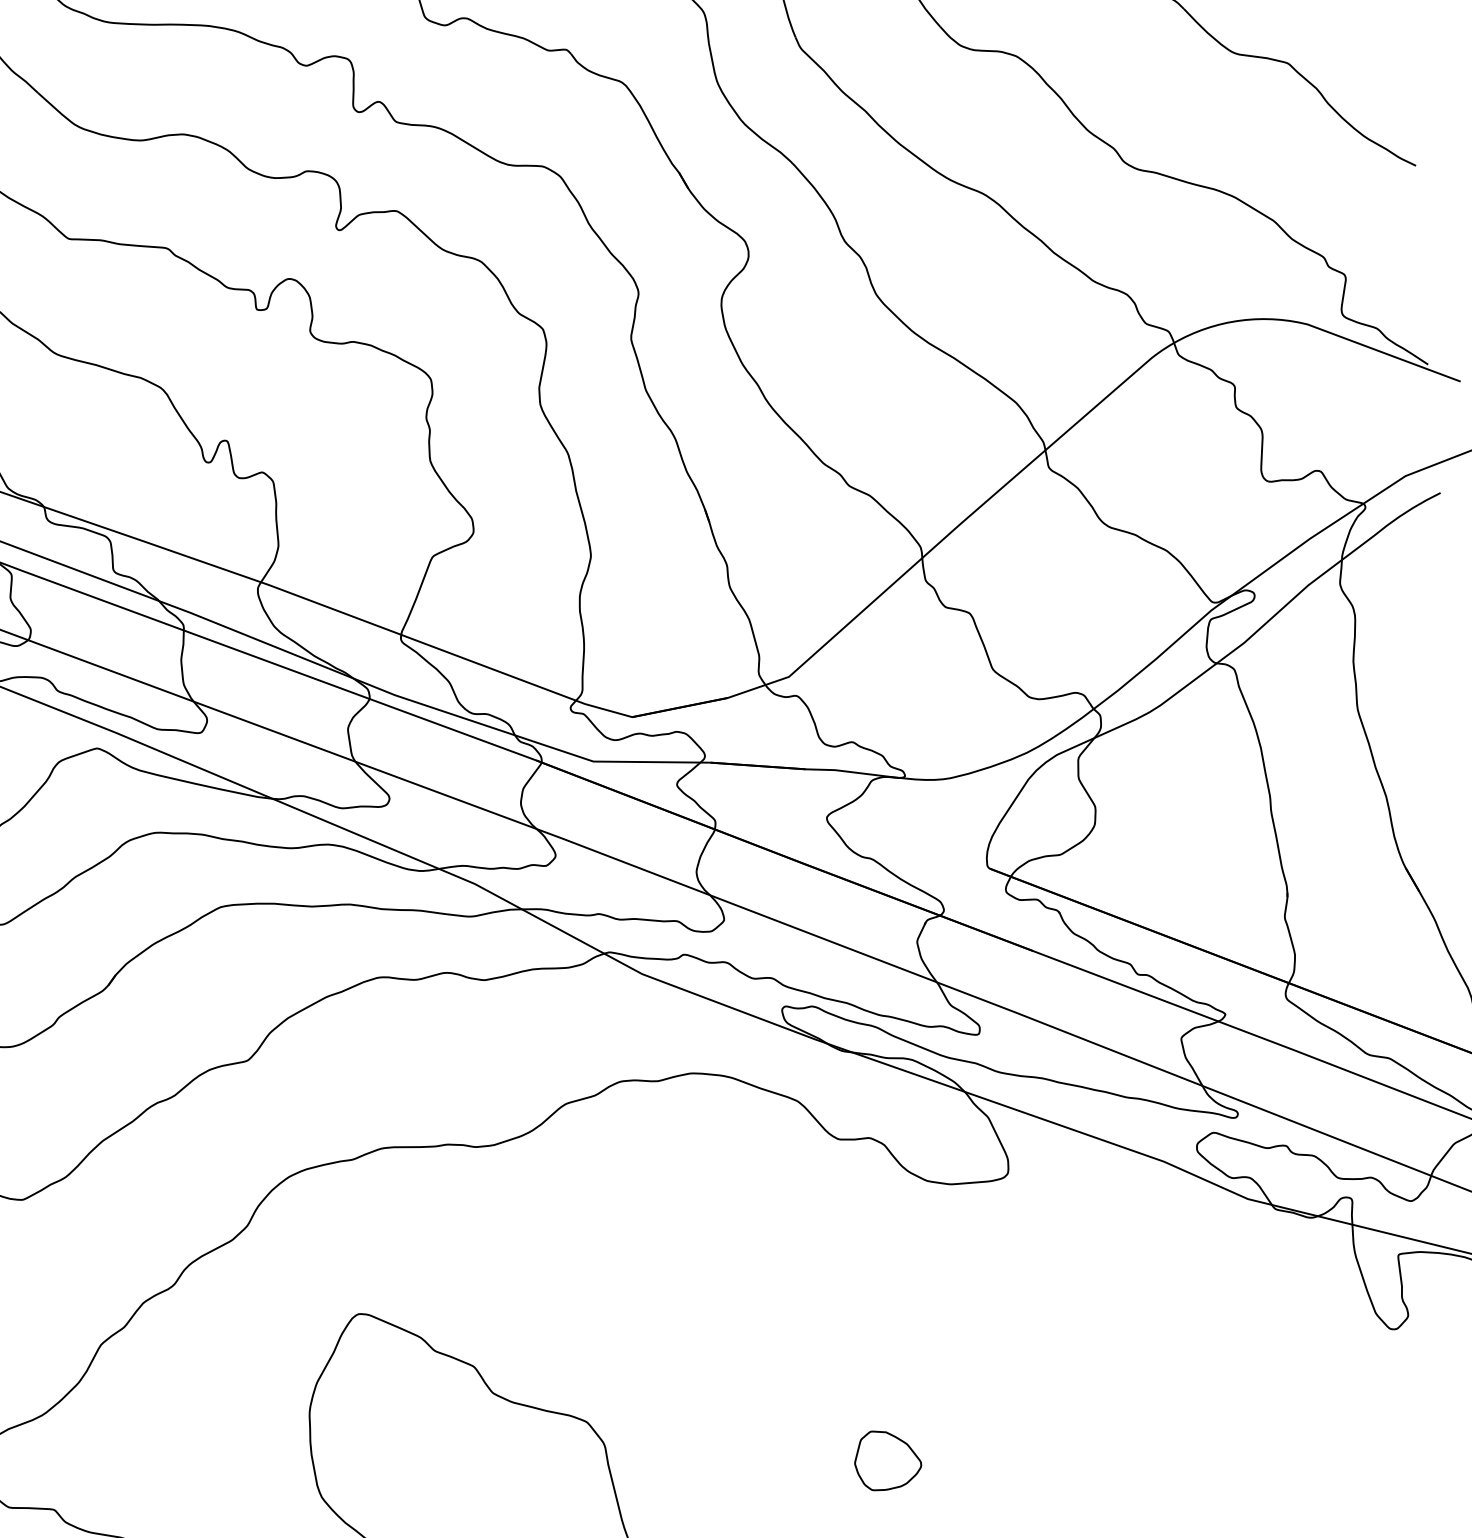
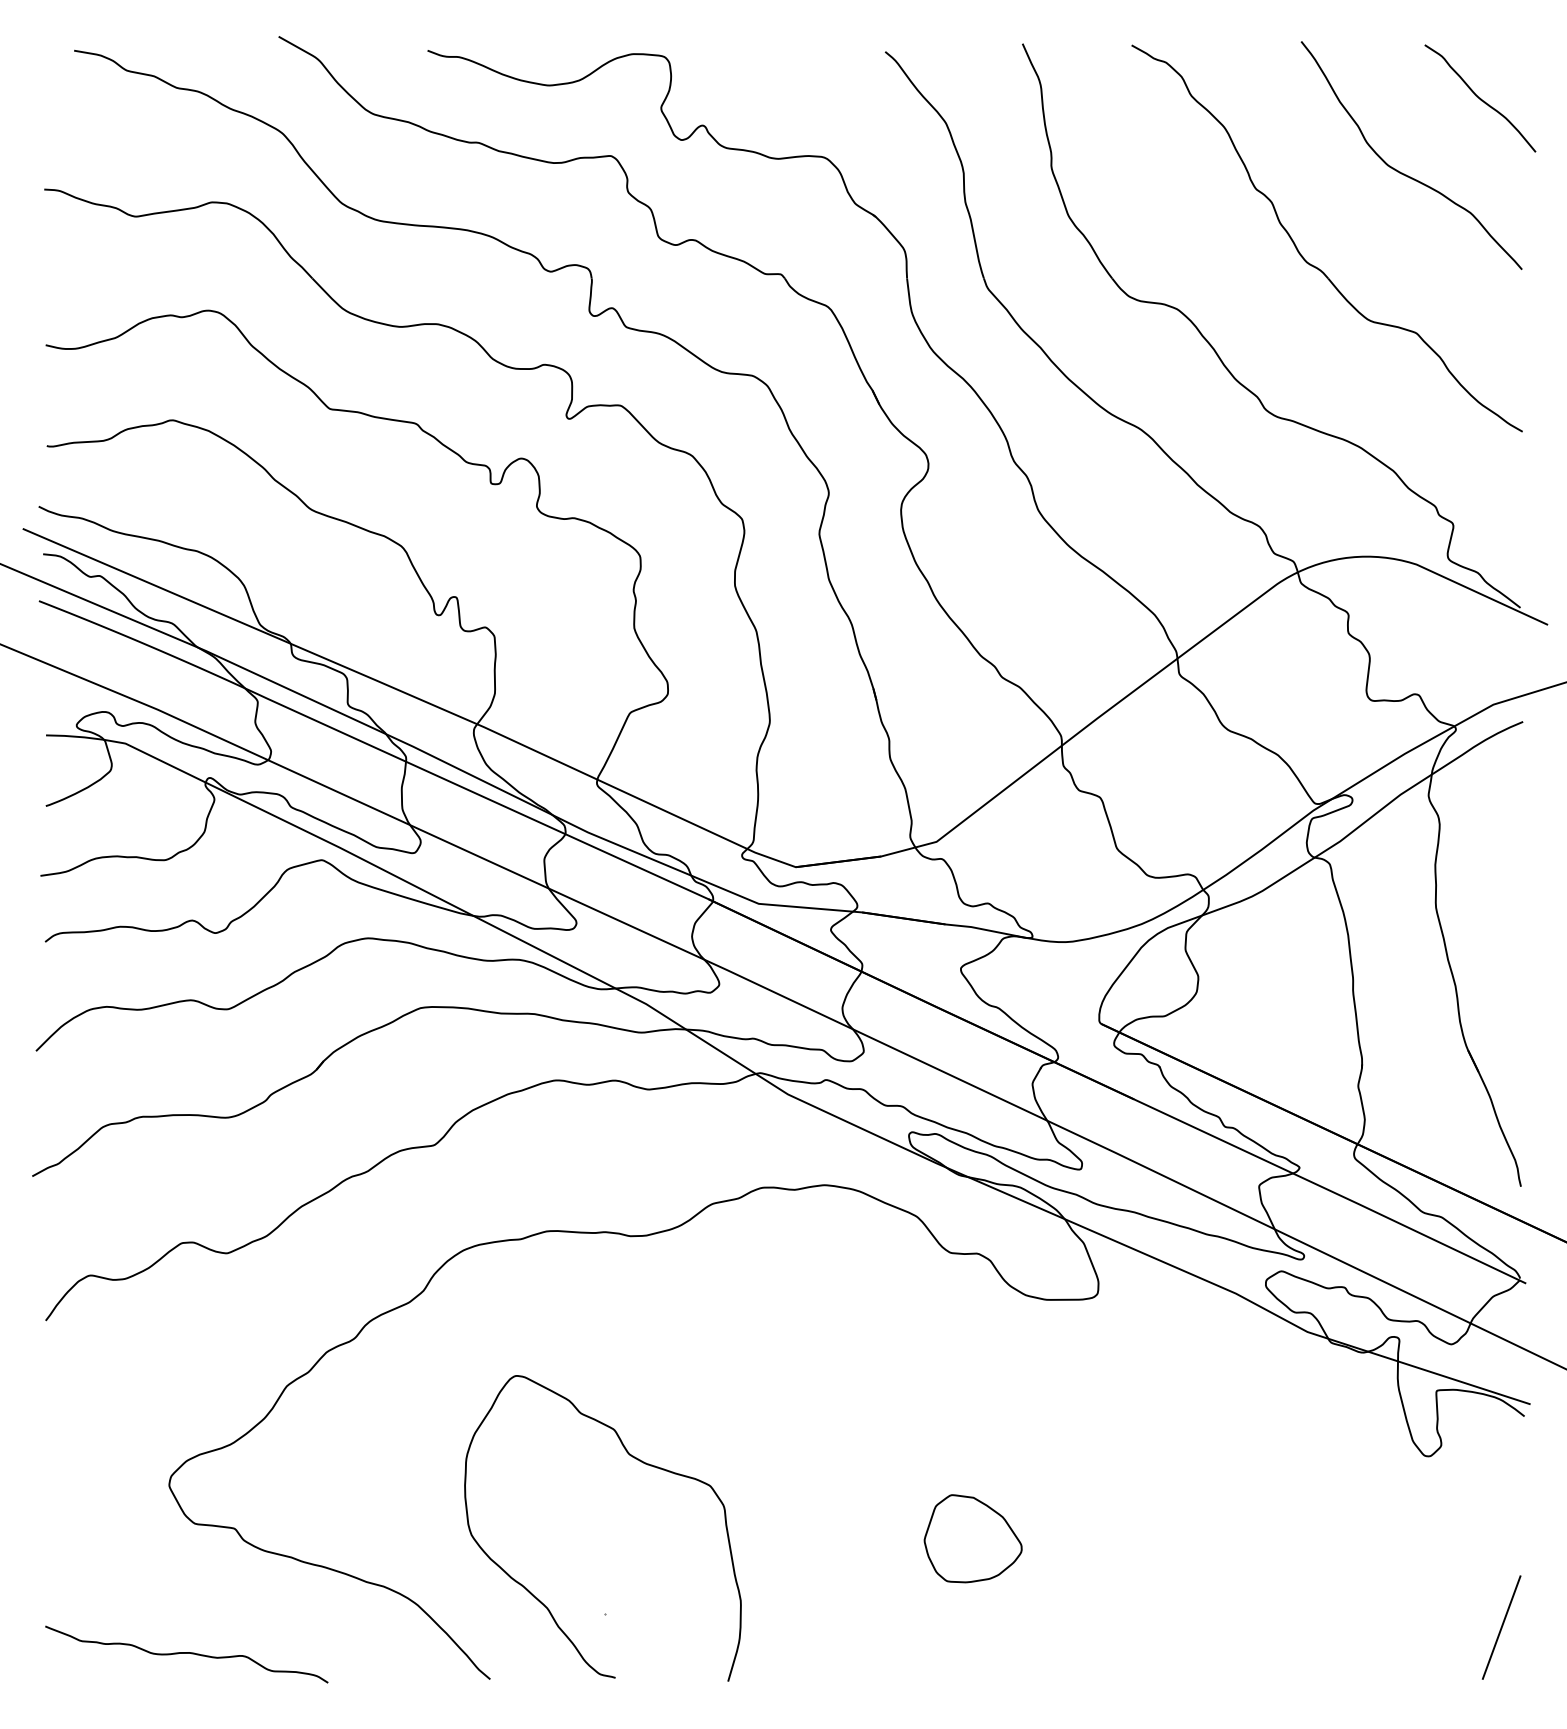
part: (887, 1459) -> (972, 1538), size x1.67

